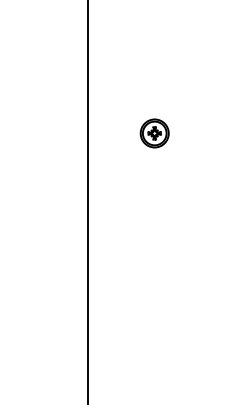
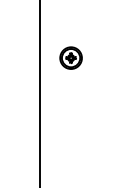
part: (153, 132) -> (70, 57), size x1.67

